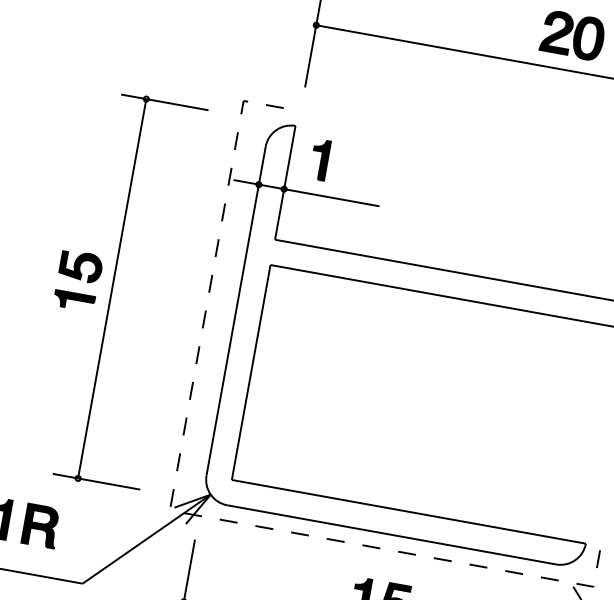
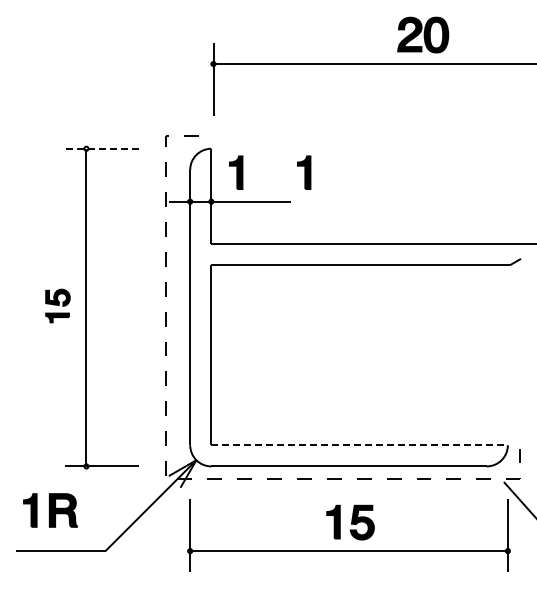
line: (164, 102) -> (101, 148), solid -> dashed
part: (401, 174) -> (304, 172), added
part: (78, 280) -> (57, 305), size x0.7
line: (409, 512) -> (360, 445), solid -> dashed

